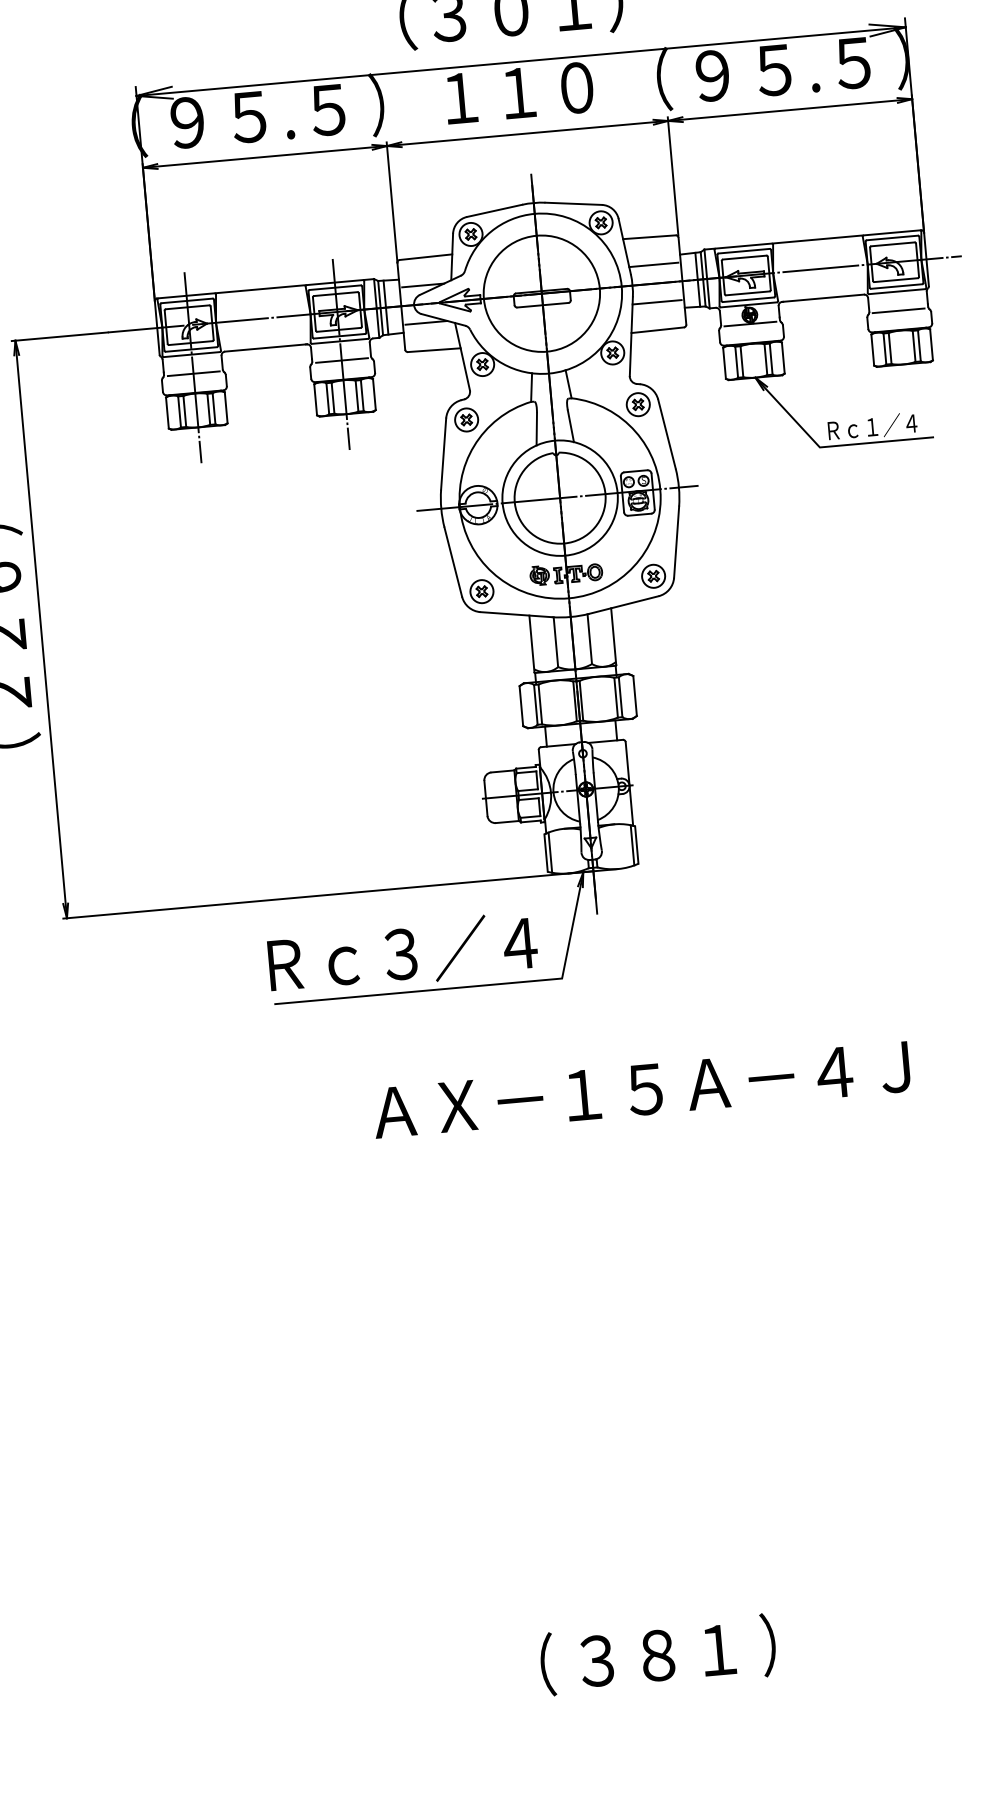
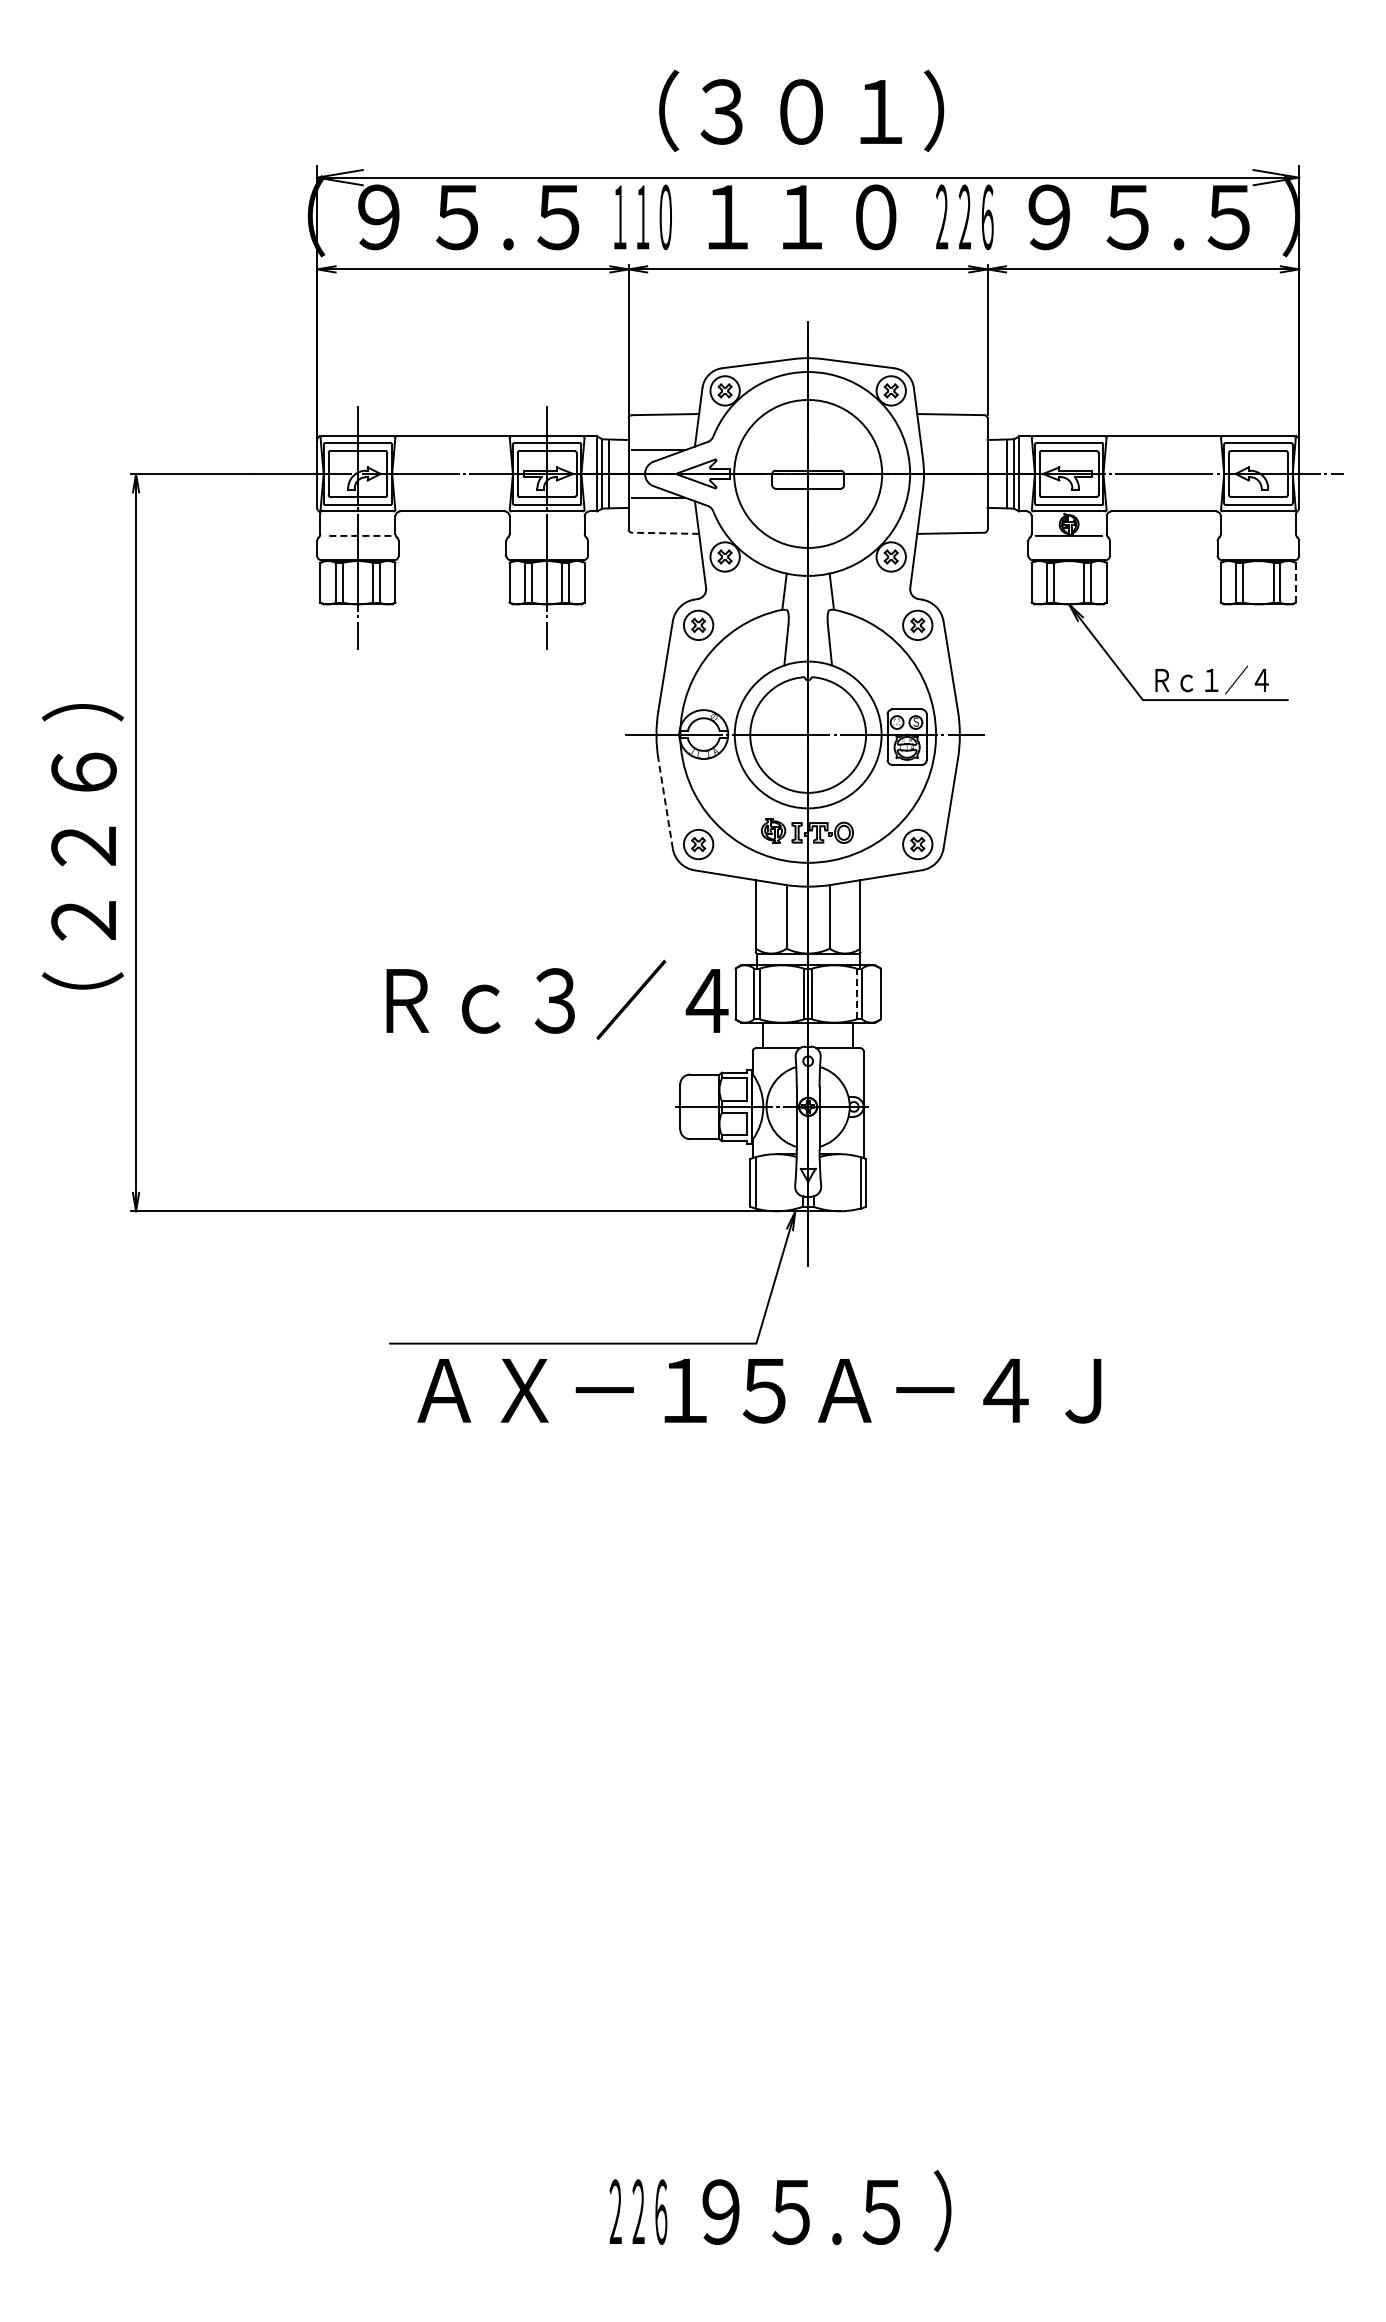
text: (647, 81) -> (965, 216), （ -> ２２６
text: (393, 103) -> (641, 216), ） -> １１０
line: (653, 265) -> (952, 450), removed
line: (656, 302) -> (952, 497), removed
line: (898, 310) -> (1258, 535), removed
line: (931, 344) -> (1295, 582), solid -> dashed
line: (434, 350) -> (665, 533), solid -> dashed
line: (341, 360) -> (547, 535), removed
line: (193, 373) -> (357, 535), solid -> dashed
line: (453, 561) -> (665, 803), solid -> dashed
line: (616, 697) -> (856, 993), solid -> dashed
text: (402, 953) -> (557, 999), moved
text: (641, 1090) -> (759, 1391), moved
text: (657, 1656) -> (800, 2212), ３８１ -> ９５.５
text: (531, 1666) -> (639, 2211), （ -> ２２６

